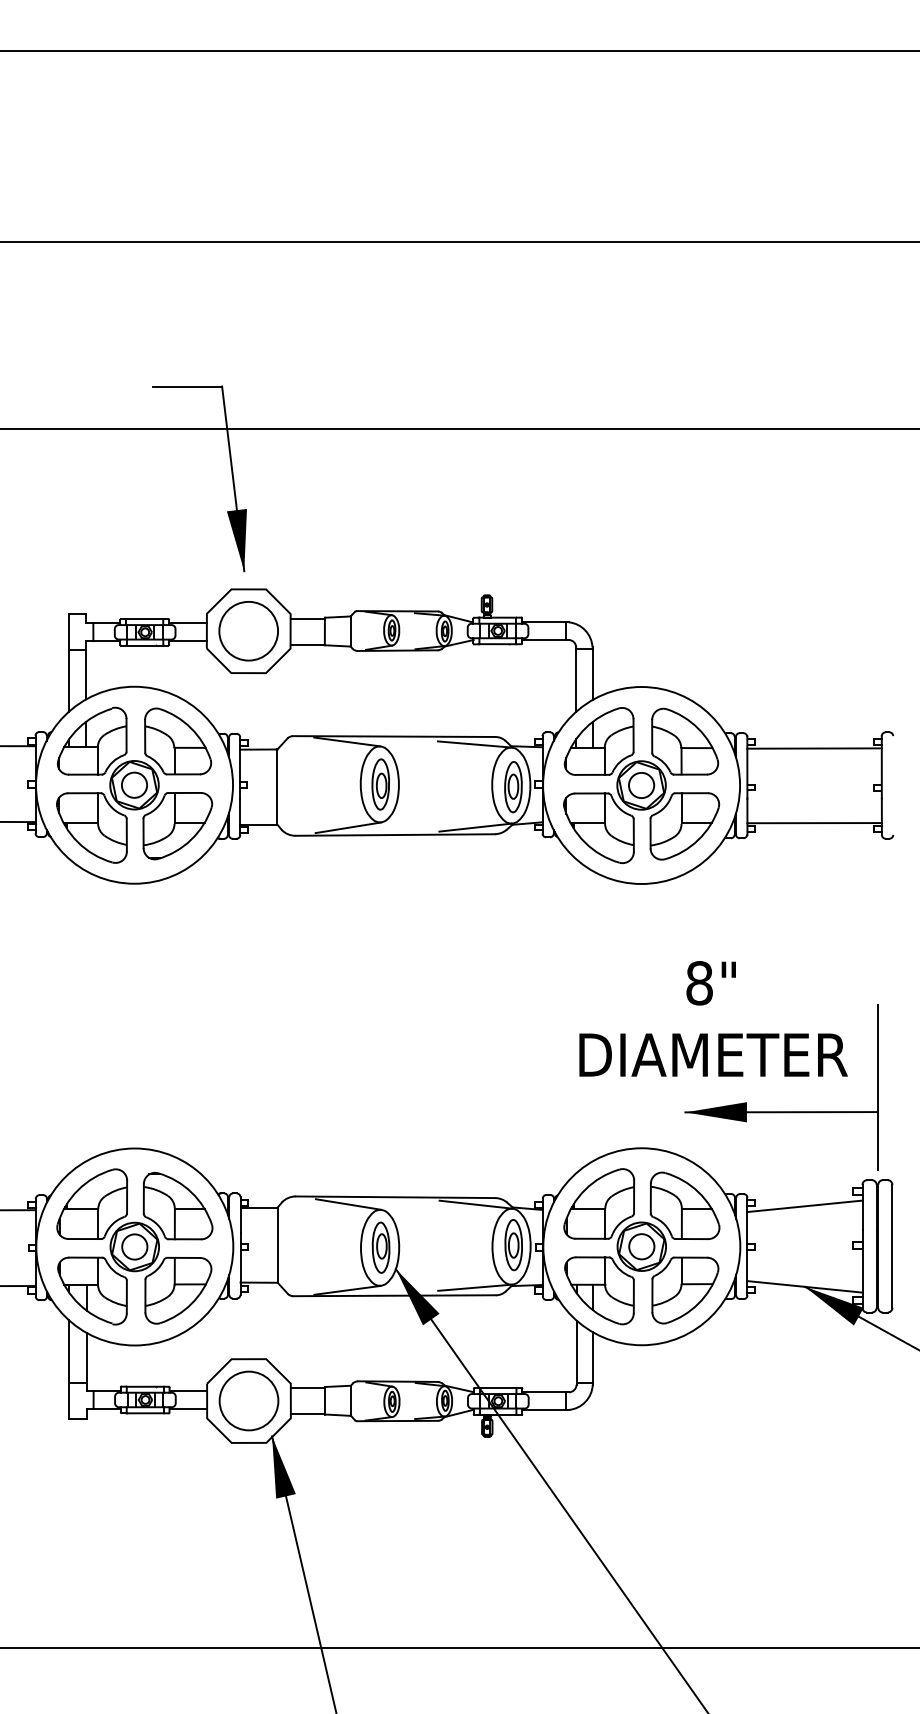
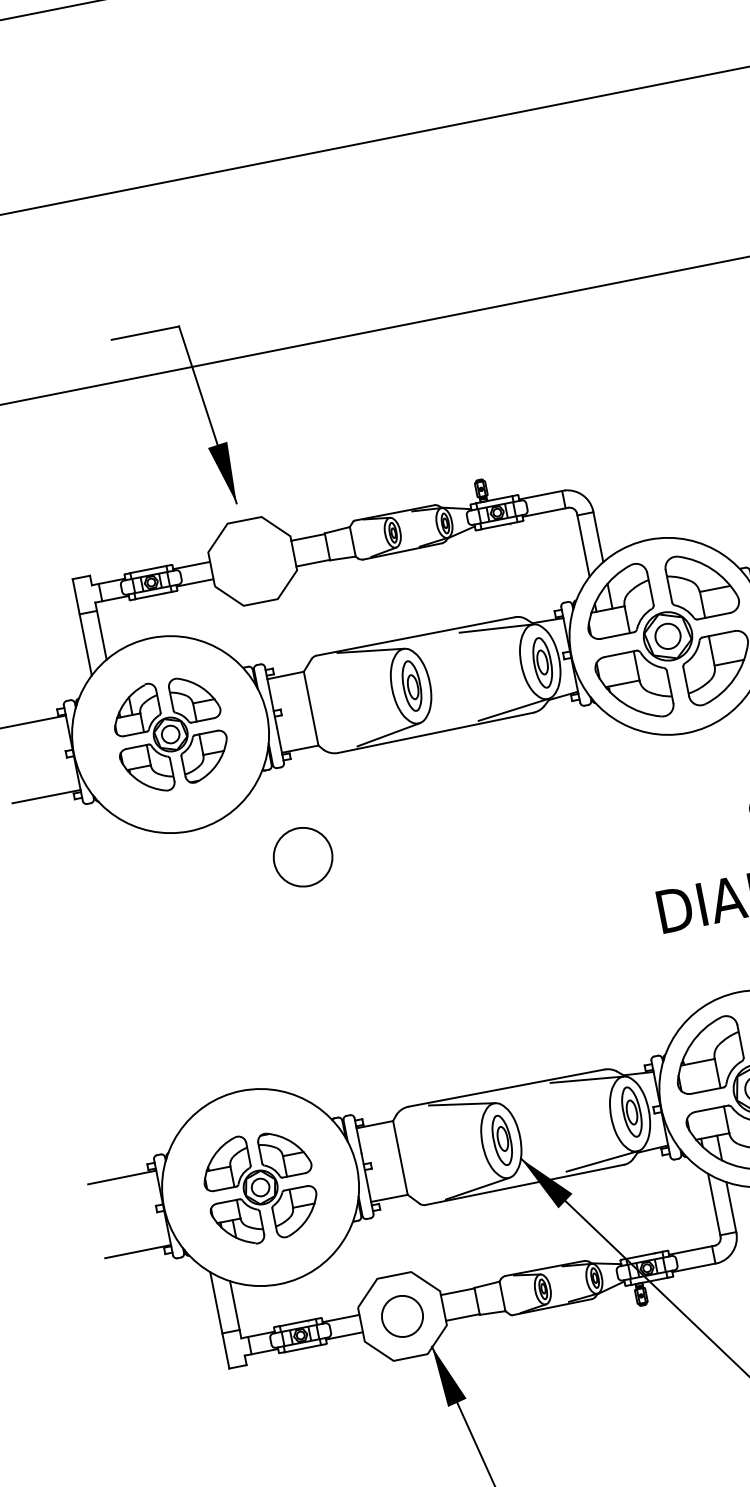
circle: (248, 631) -> (302, 857), moved
part: (134, 784) -> (170, 733), size x0.7
part: (134, 1246) -> (260, 1187), size x0.7
circle: (248, 1400) -> (401, 1316), size x0.7

